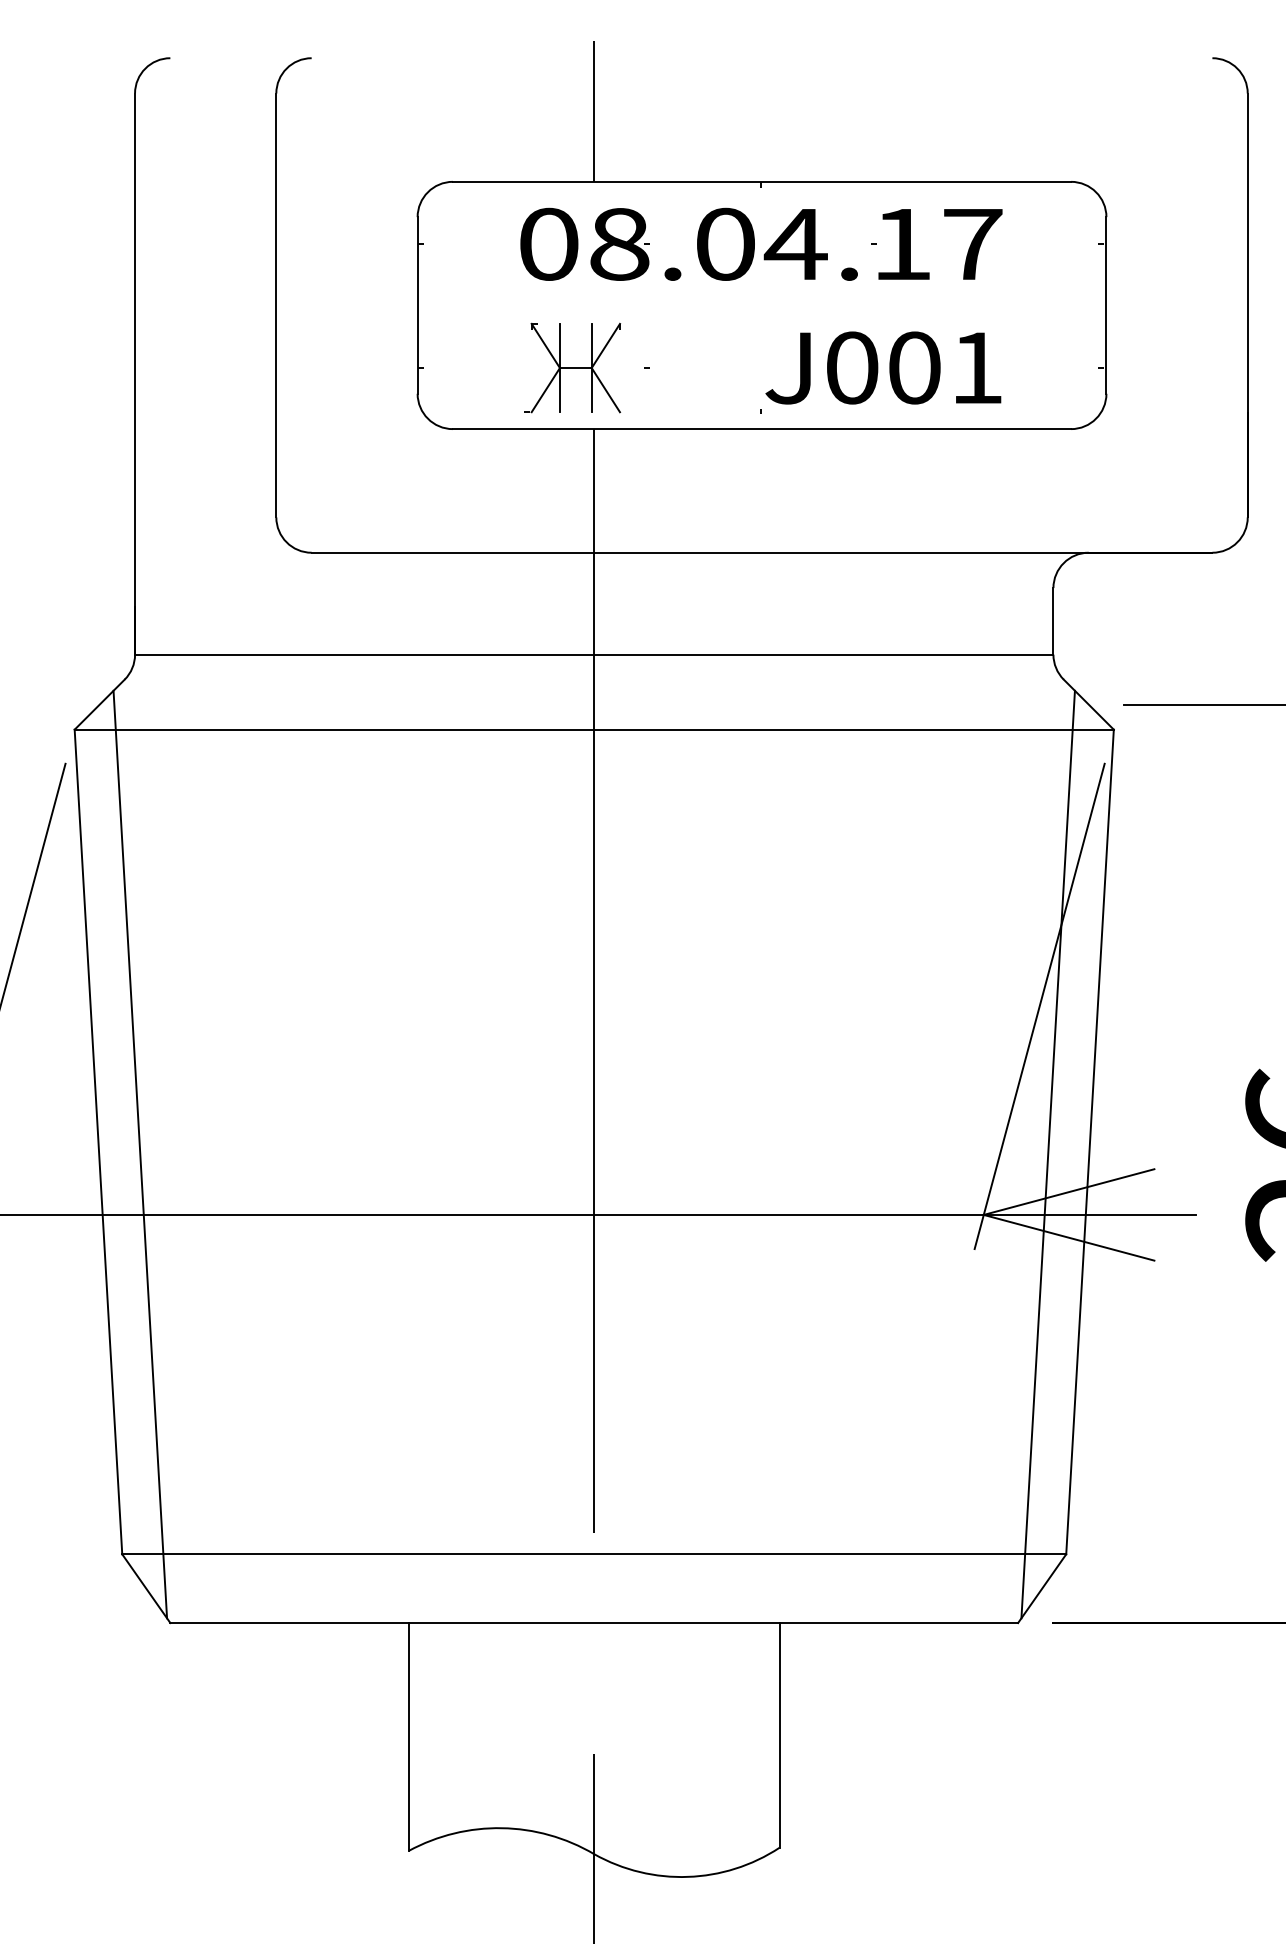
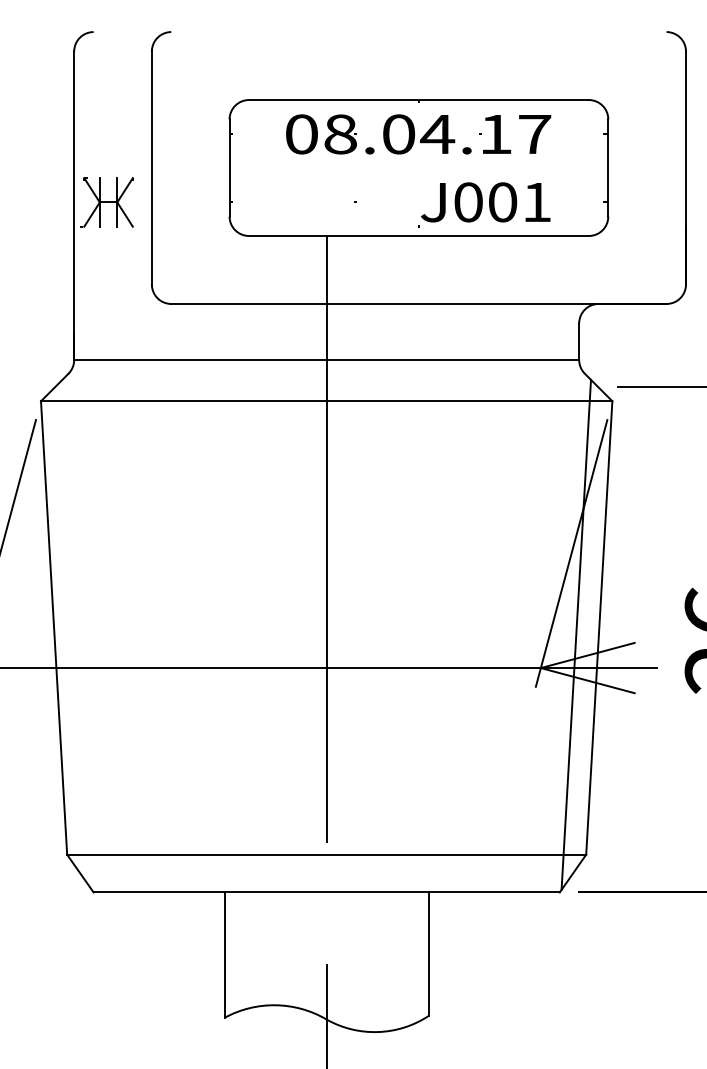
line: (593, 111) -> (326, 61), removed
part: (572, 368) -> (106, 202), moved
line: (139, 1153) -> (76, 634), removed

